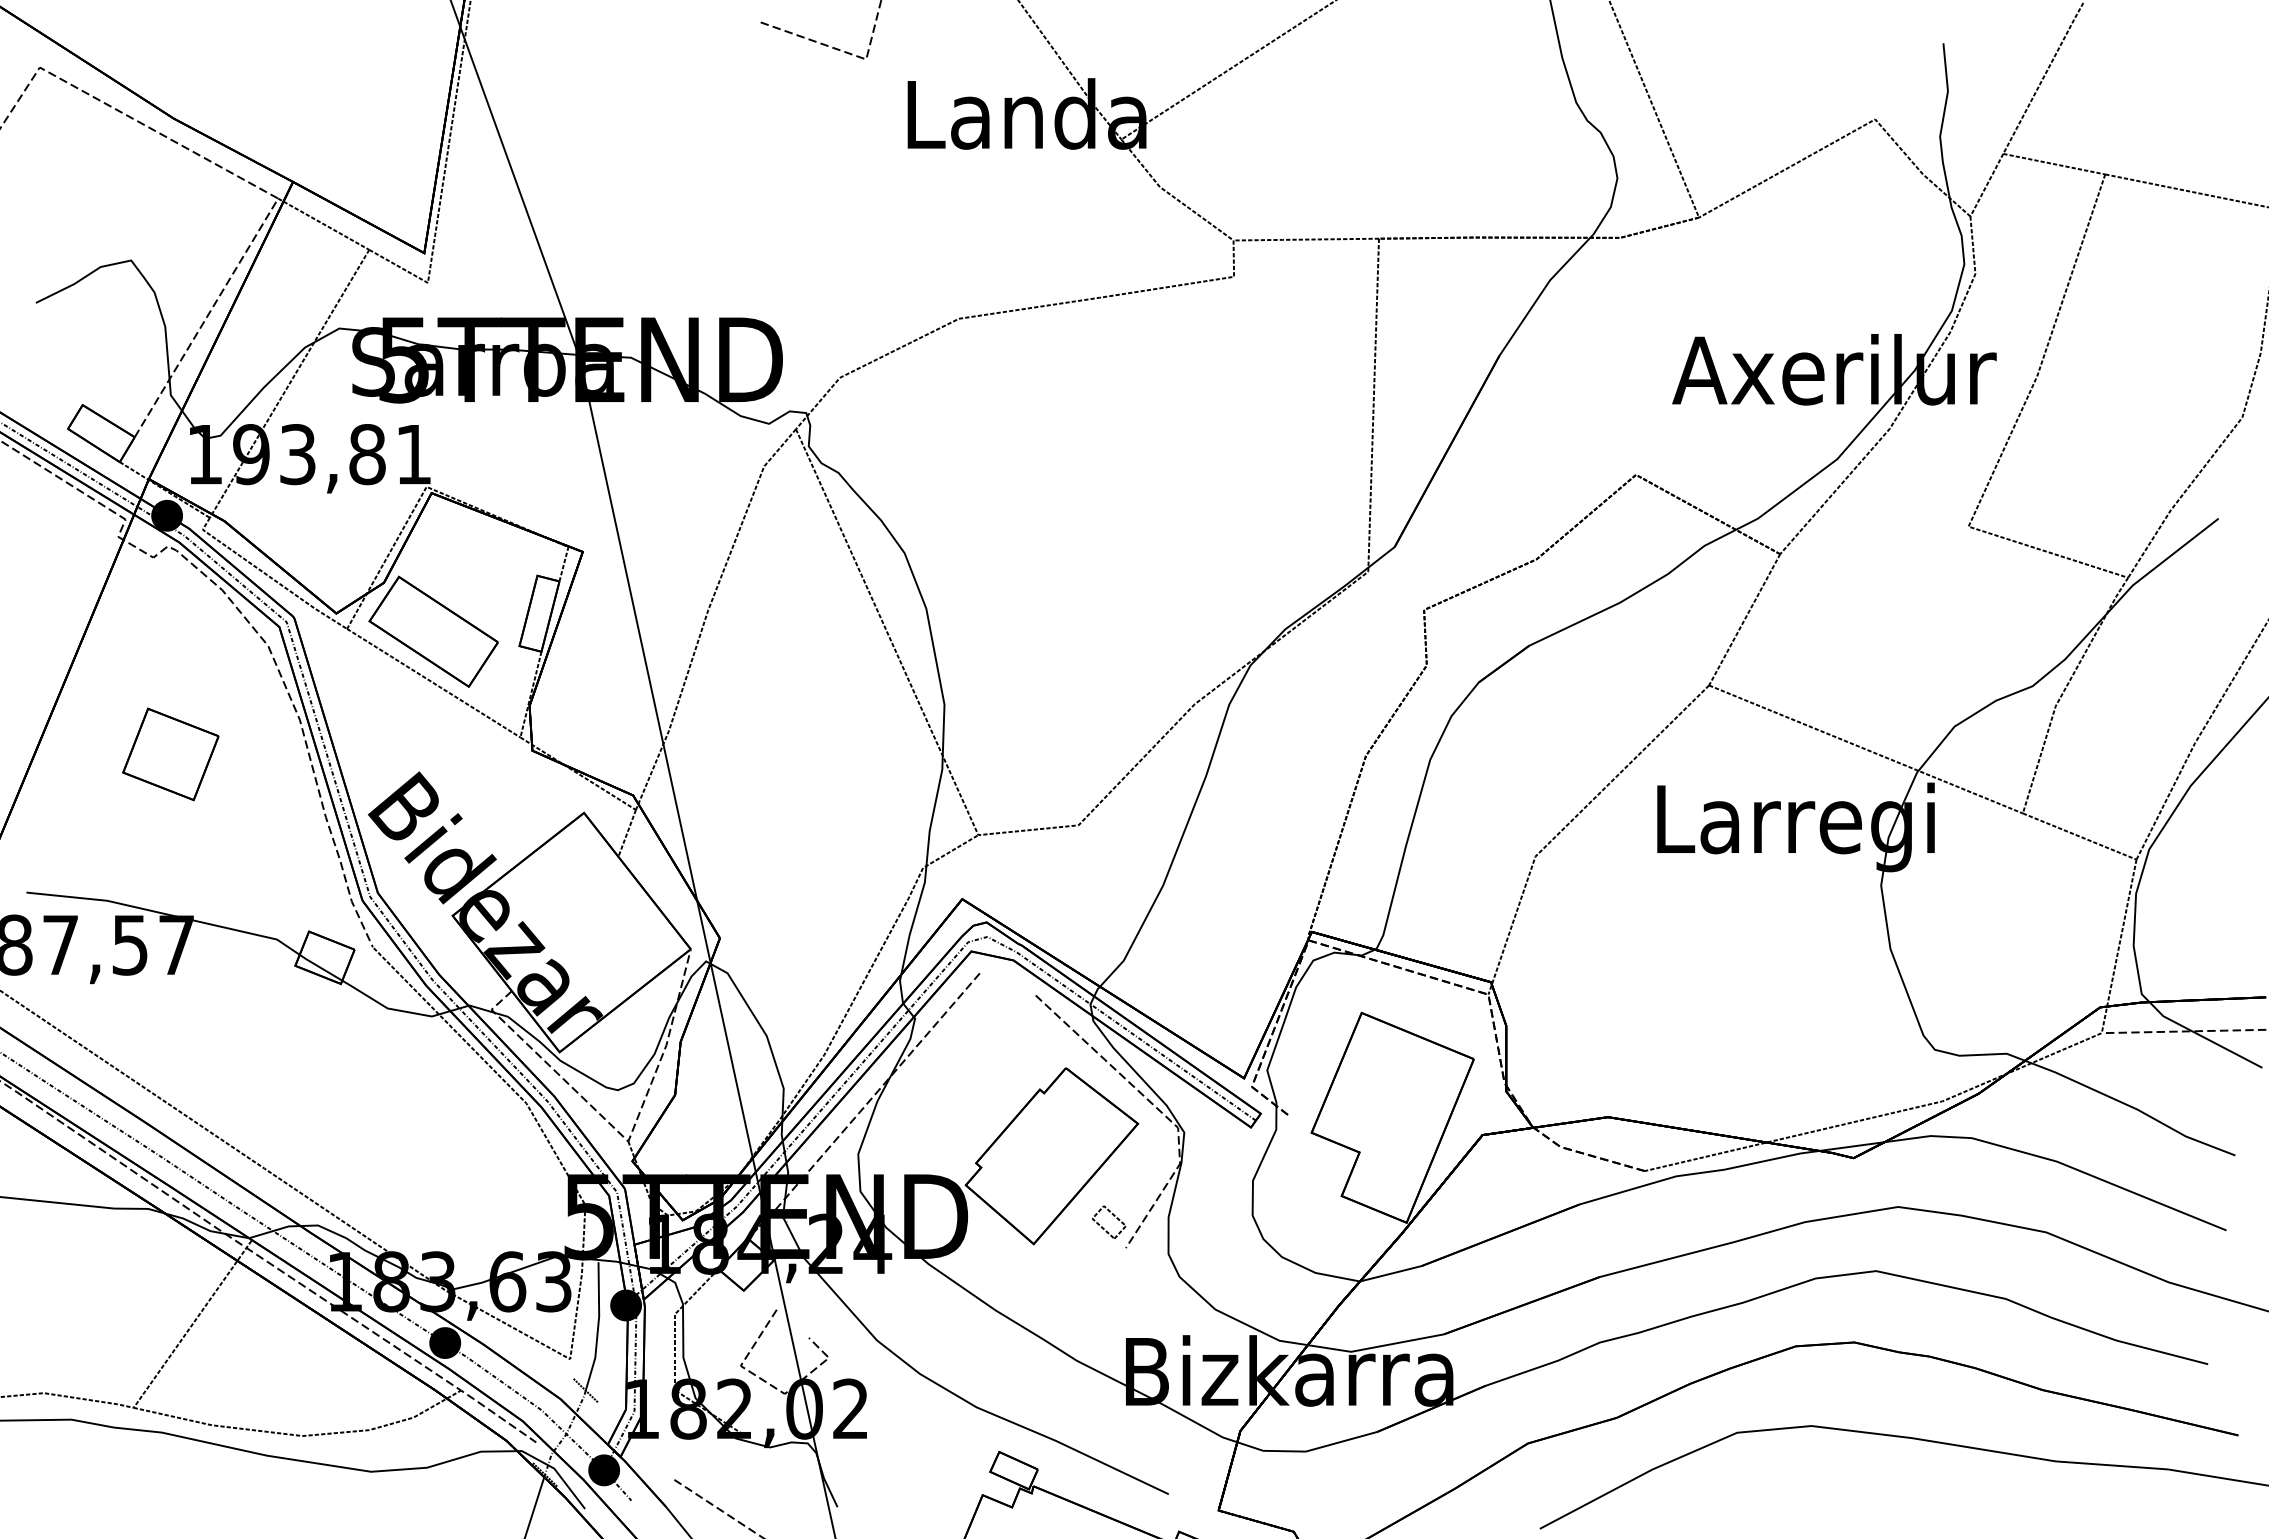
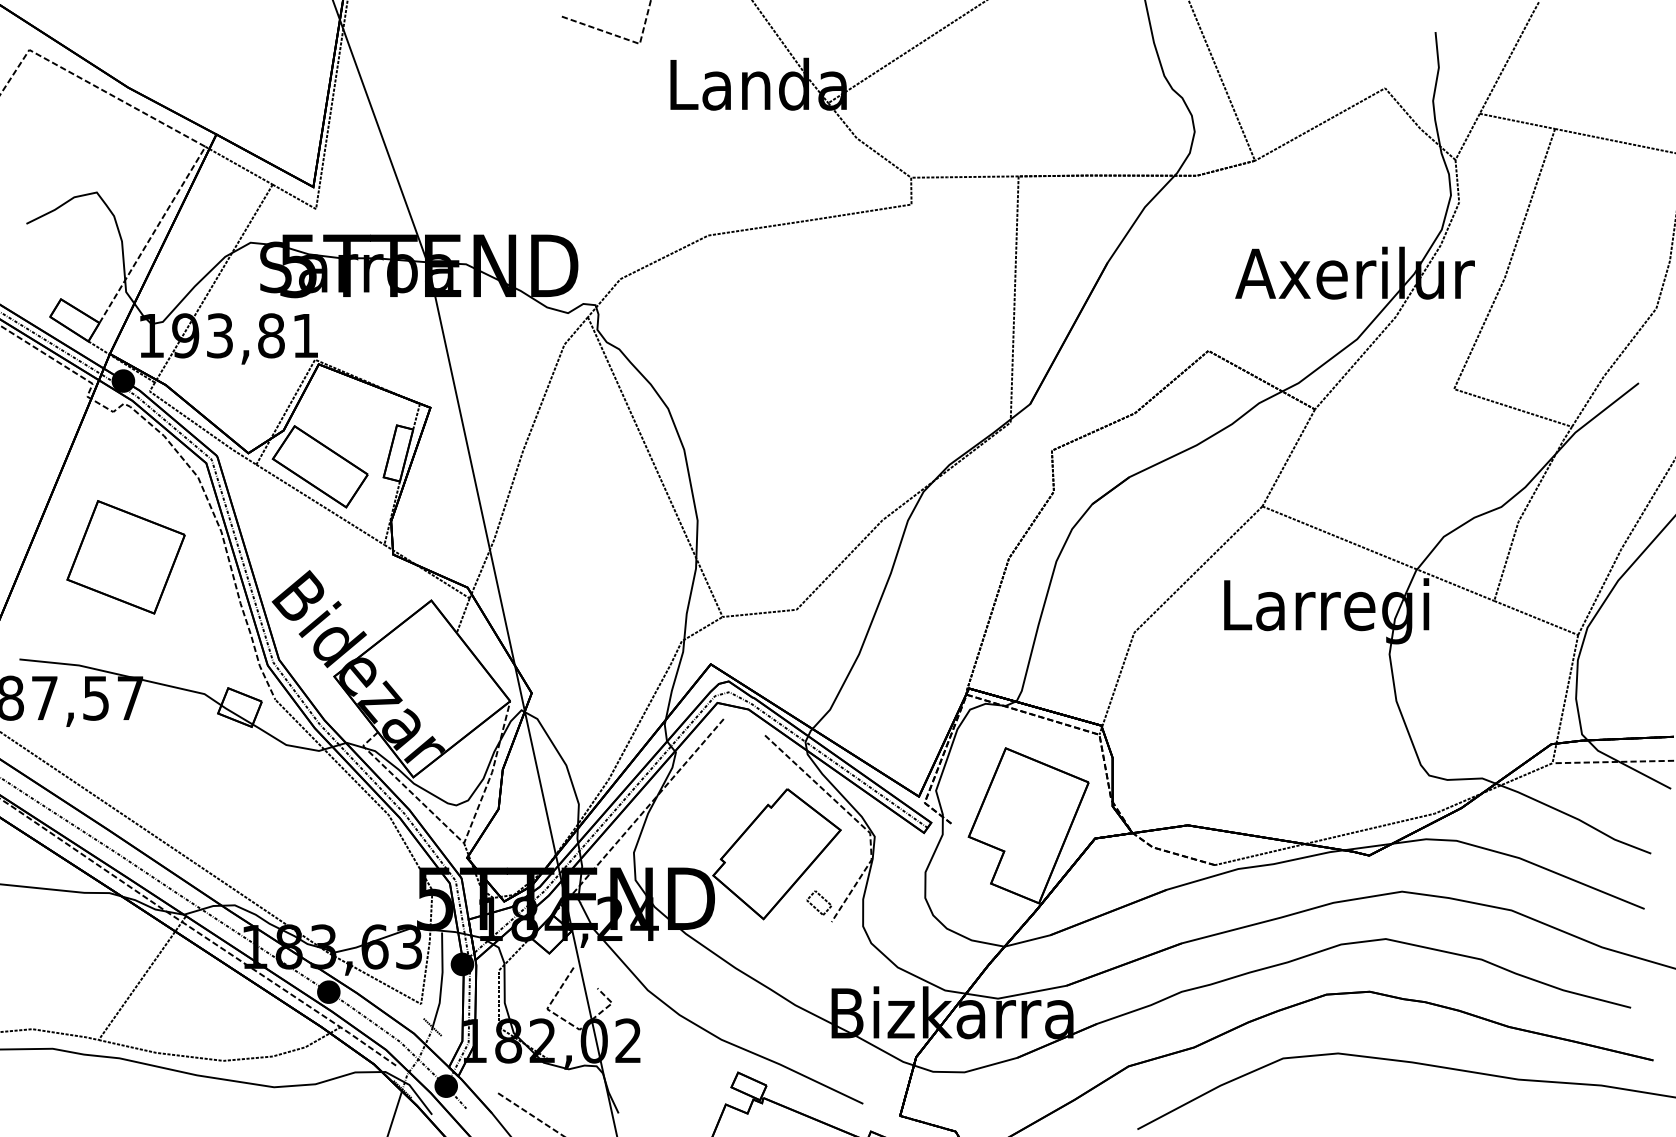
part: (170, 754) -> (125, 557), size x1.67

